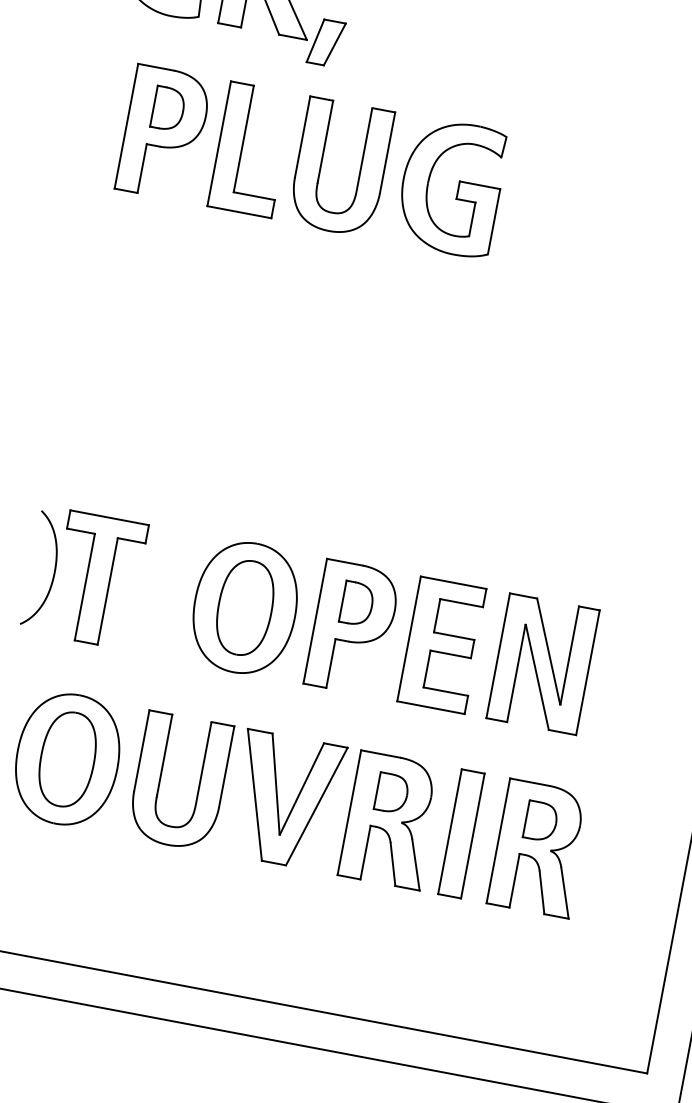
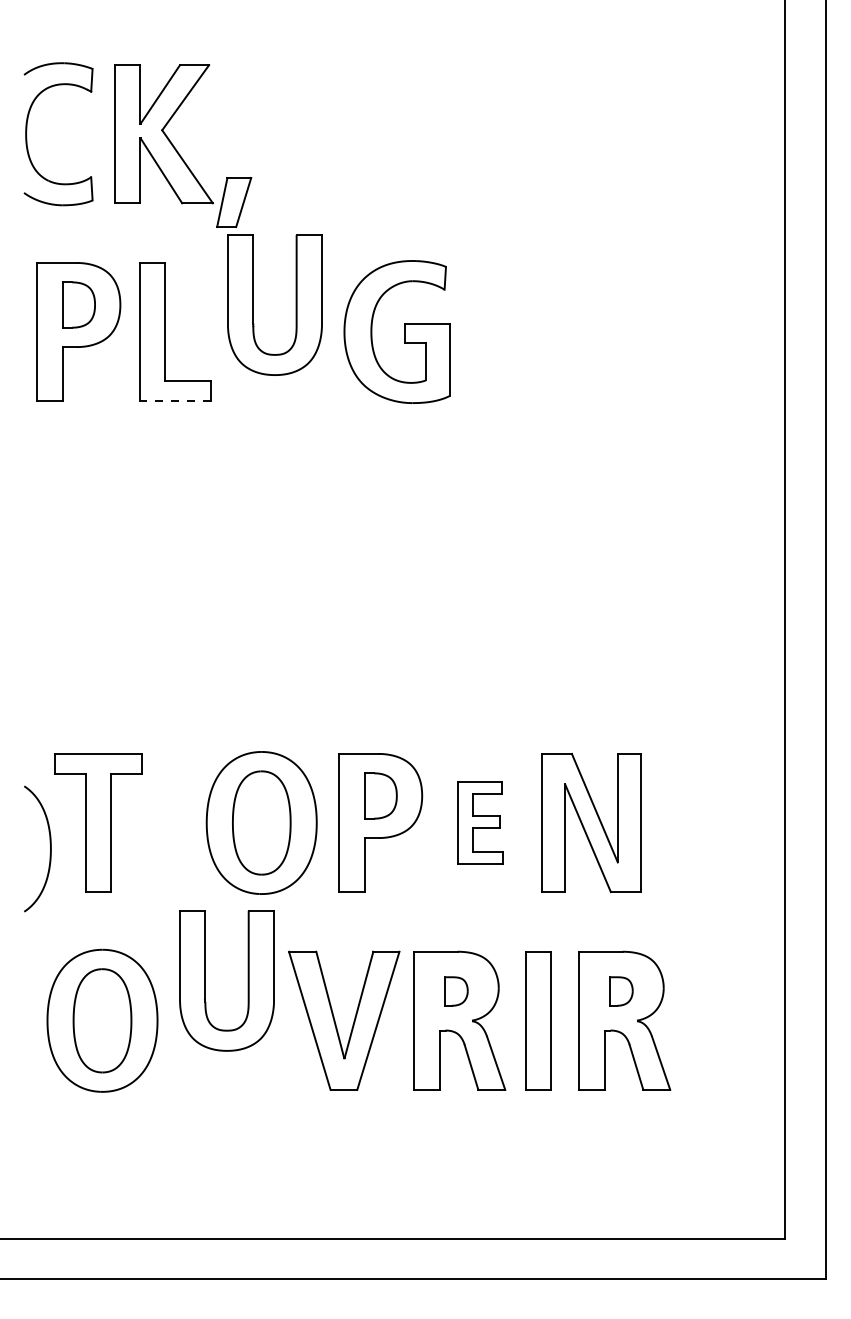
part: (321, 163) -> (253, 304), moved
line: (239, 212) -> (175, 401), solid -> dashed
curve: (54, 566) -> (49, 843), moved
part: (442, 644) -> (480, 822), size x0.6
part: (160, 777) -> (205, 980), moved
part: (392, 793) -> (456, 991), size x0.7
part: (541, 821) -> (621, 991), size x0.7

